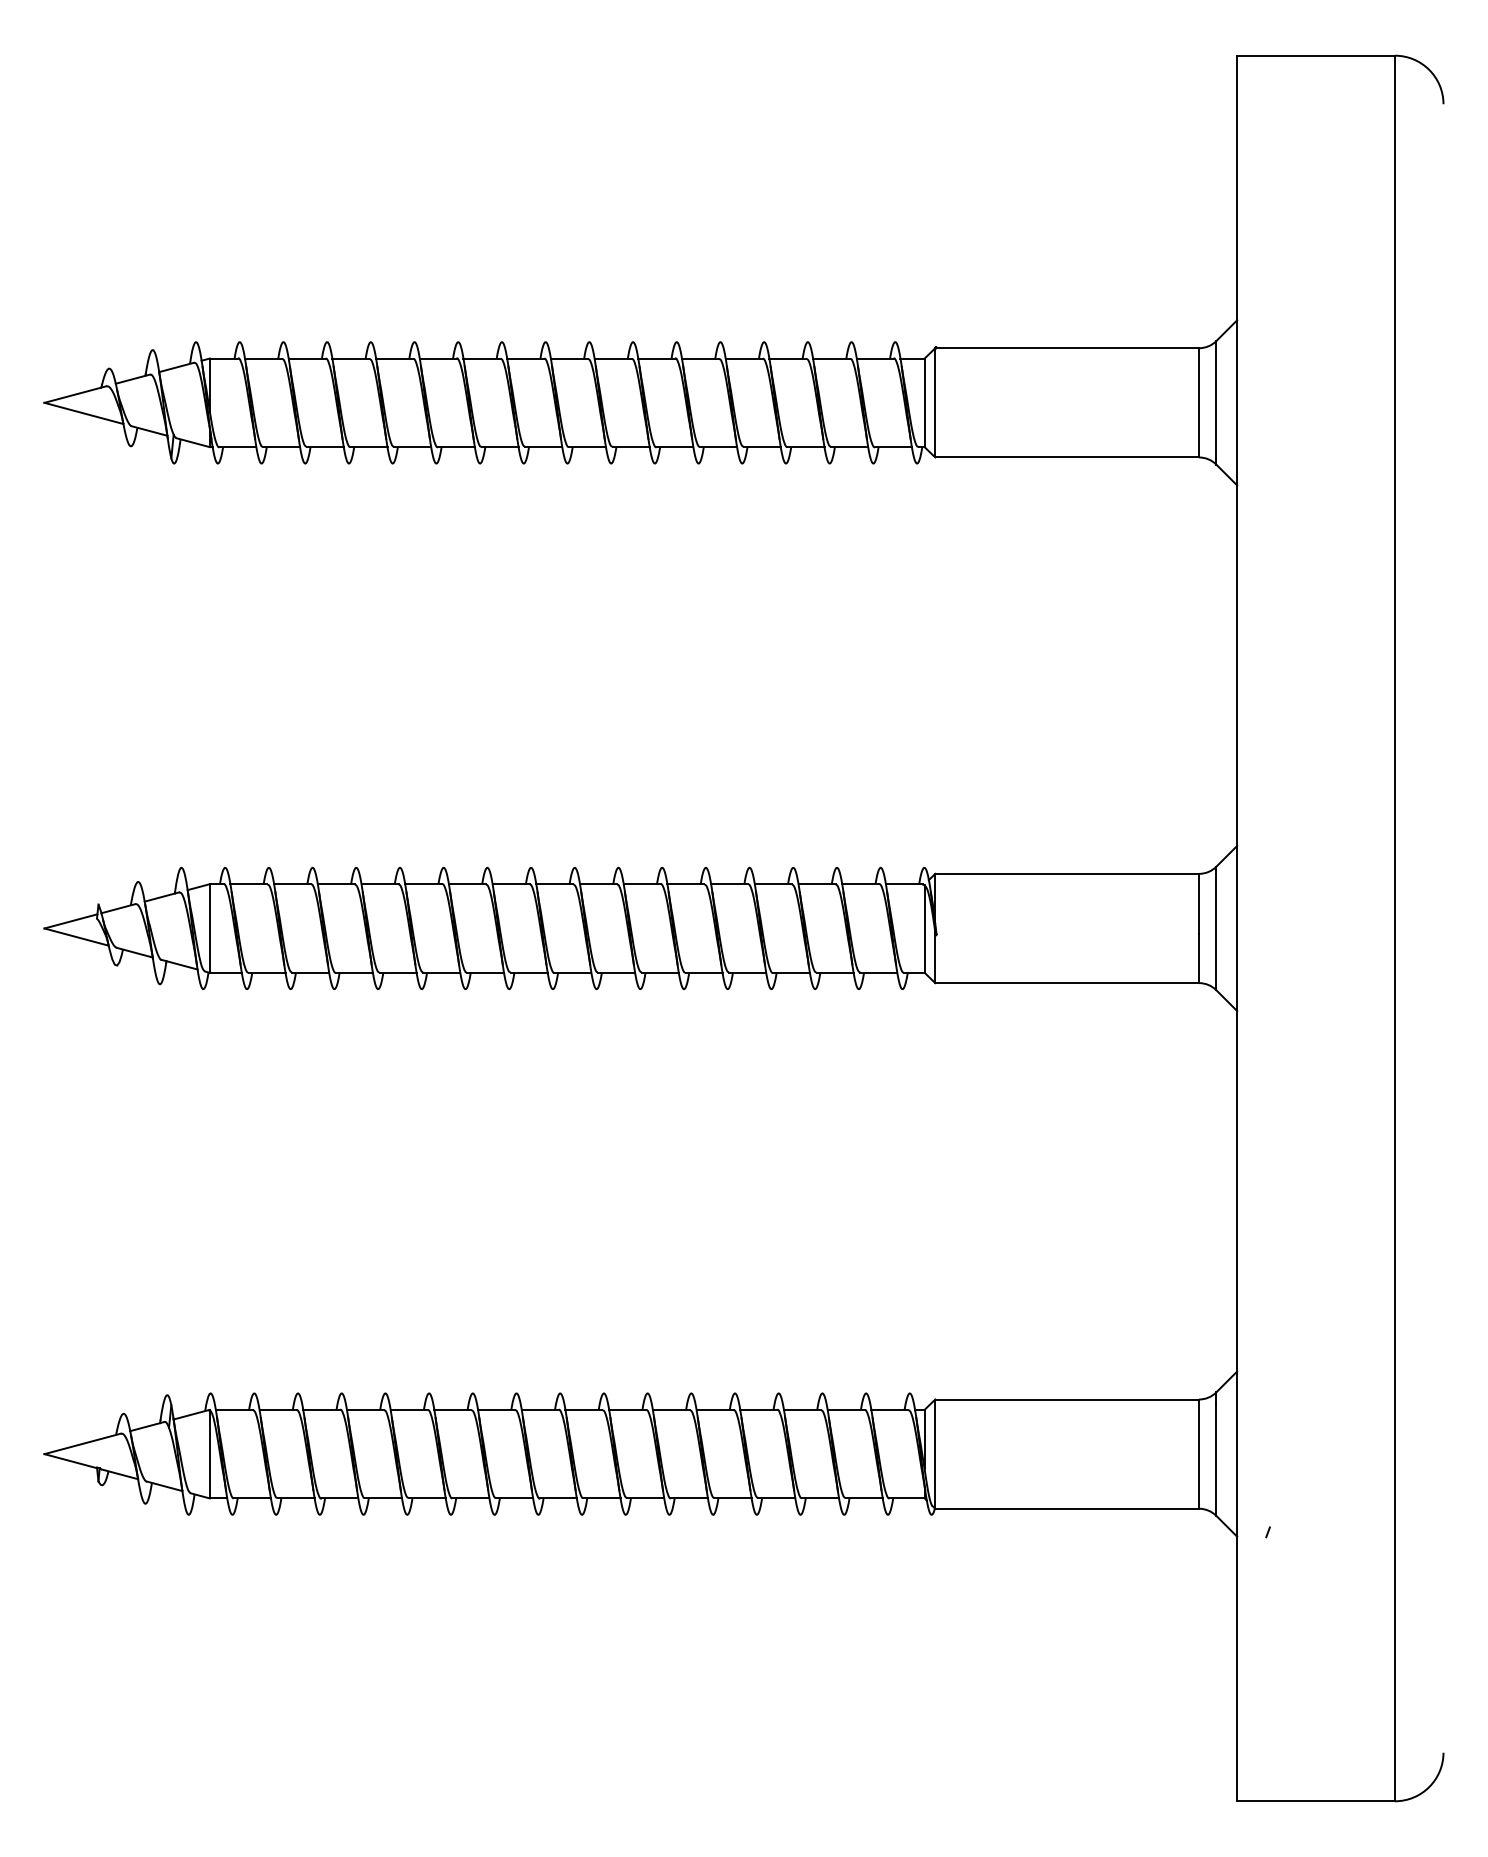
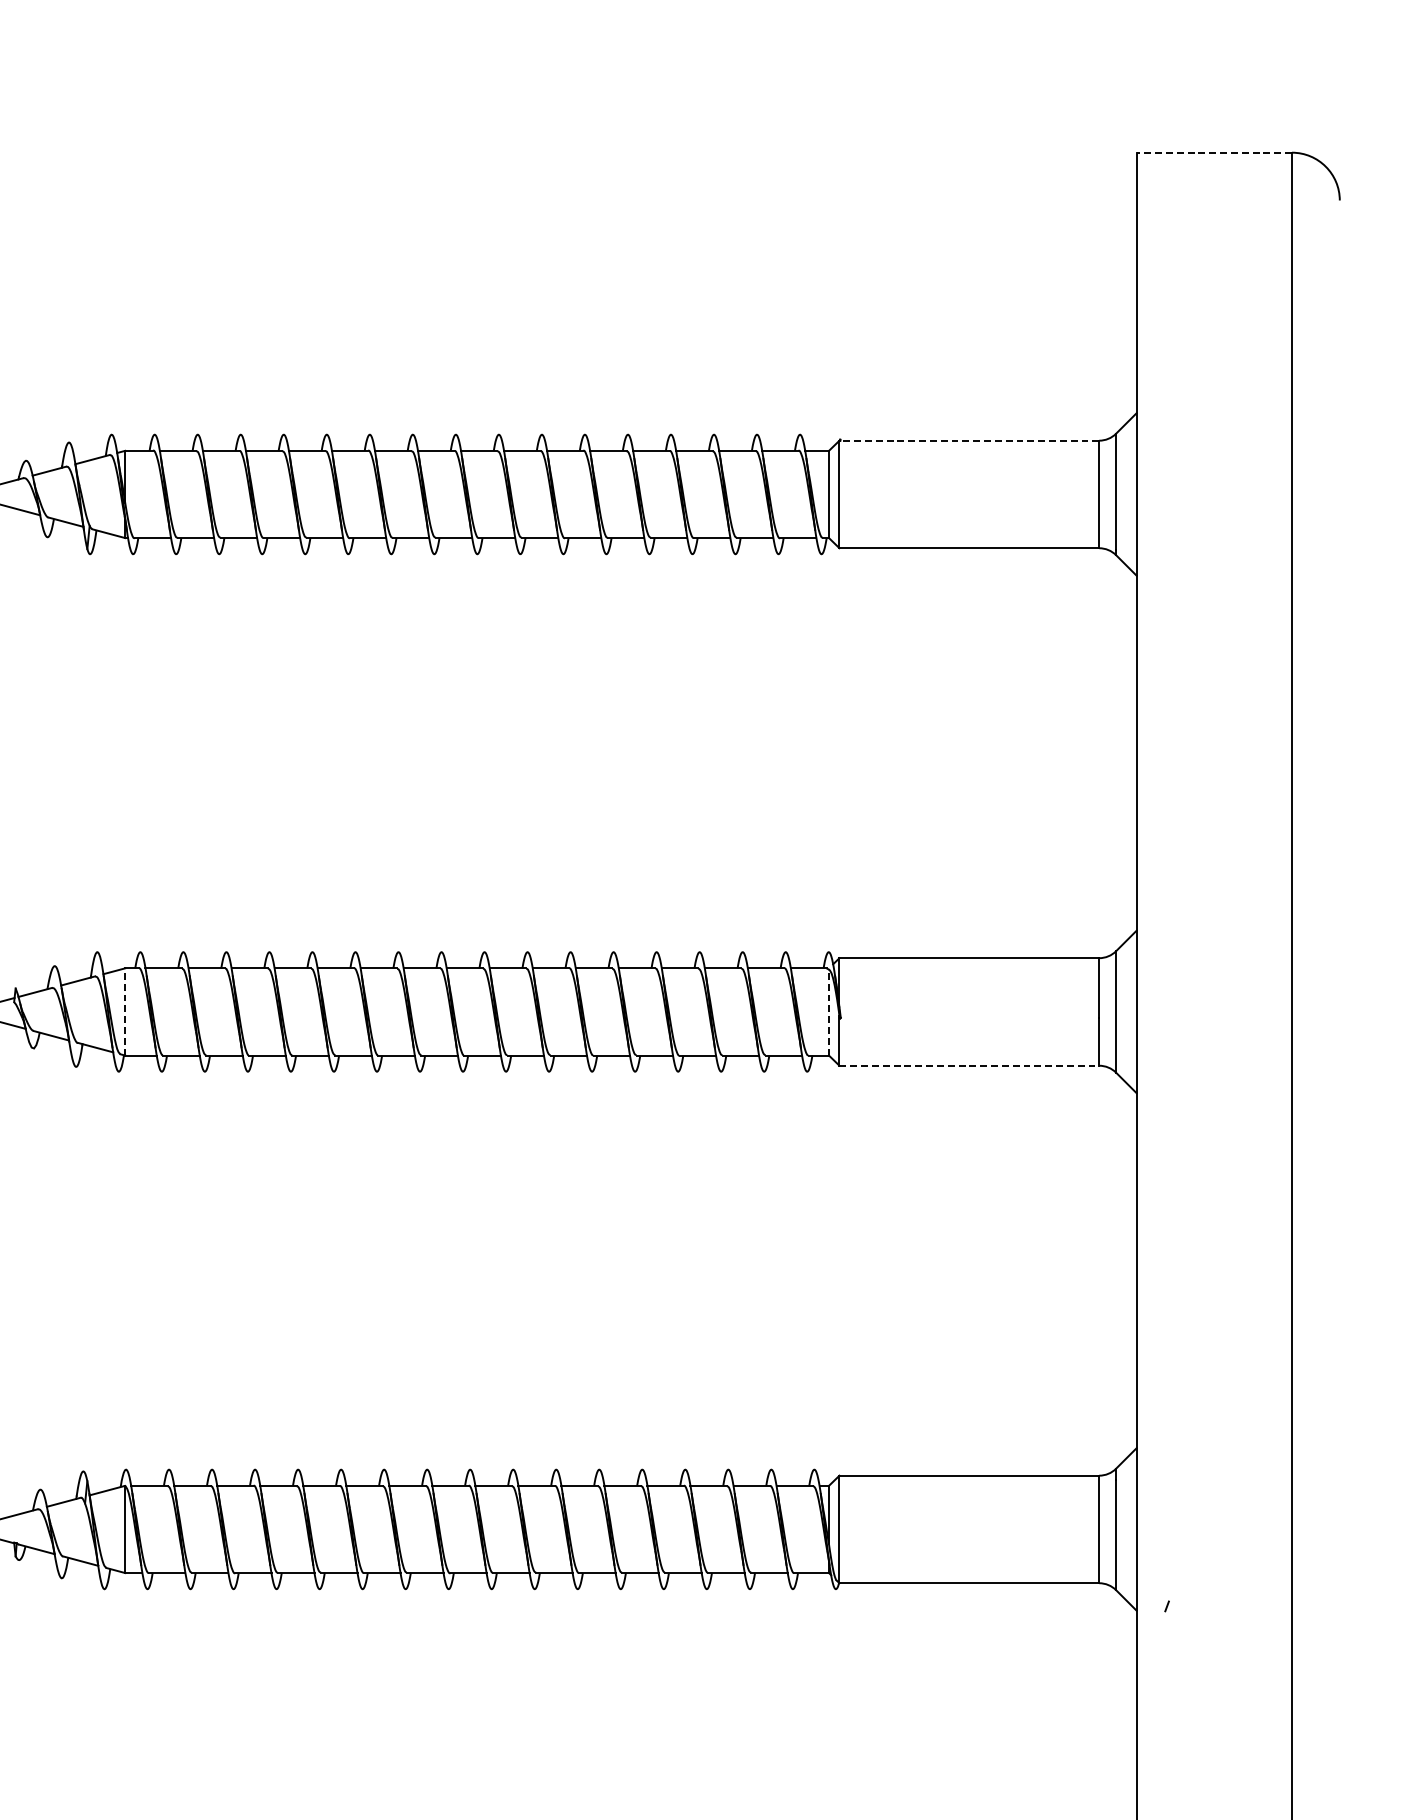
line: (1316, 55) -> (1214, 152), solid -> dashed
line: (1067, 348) -> (969, 440), solid -> dashed
line: (209, 928) -> (124, 1011), solid -> dashed
line: (924, 929) -> (828, 1012), solid -> dashed
line: (1067, 983) -> (969, 1066), solid -> dashed

